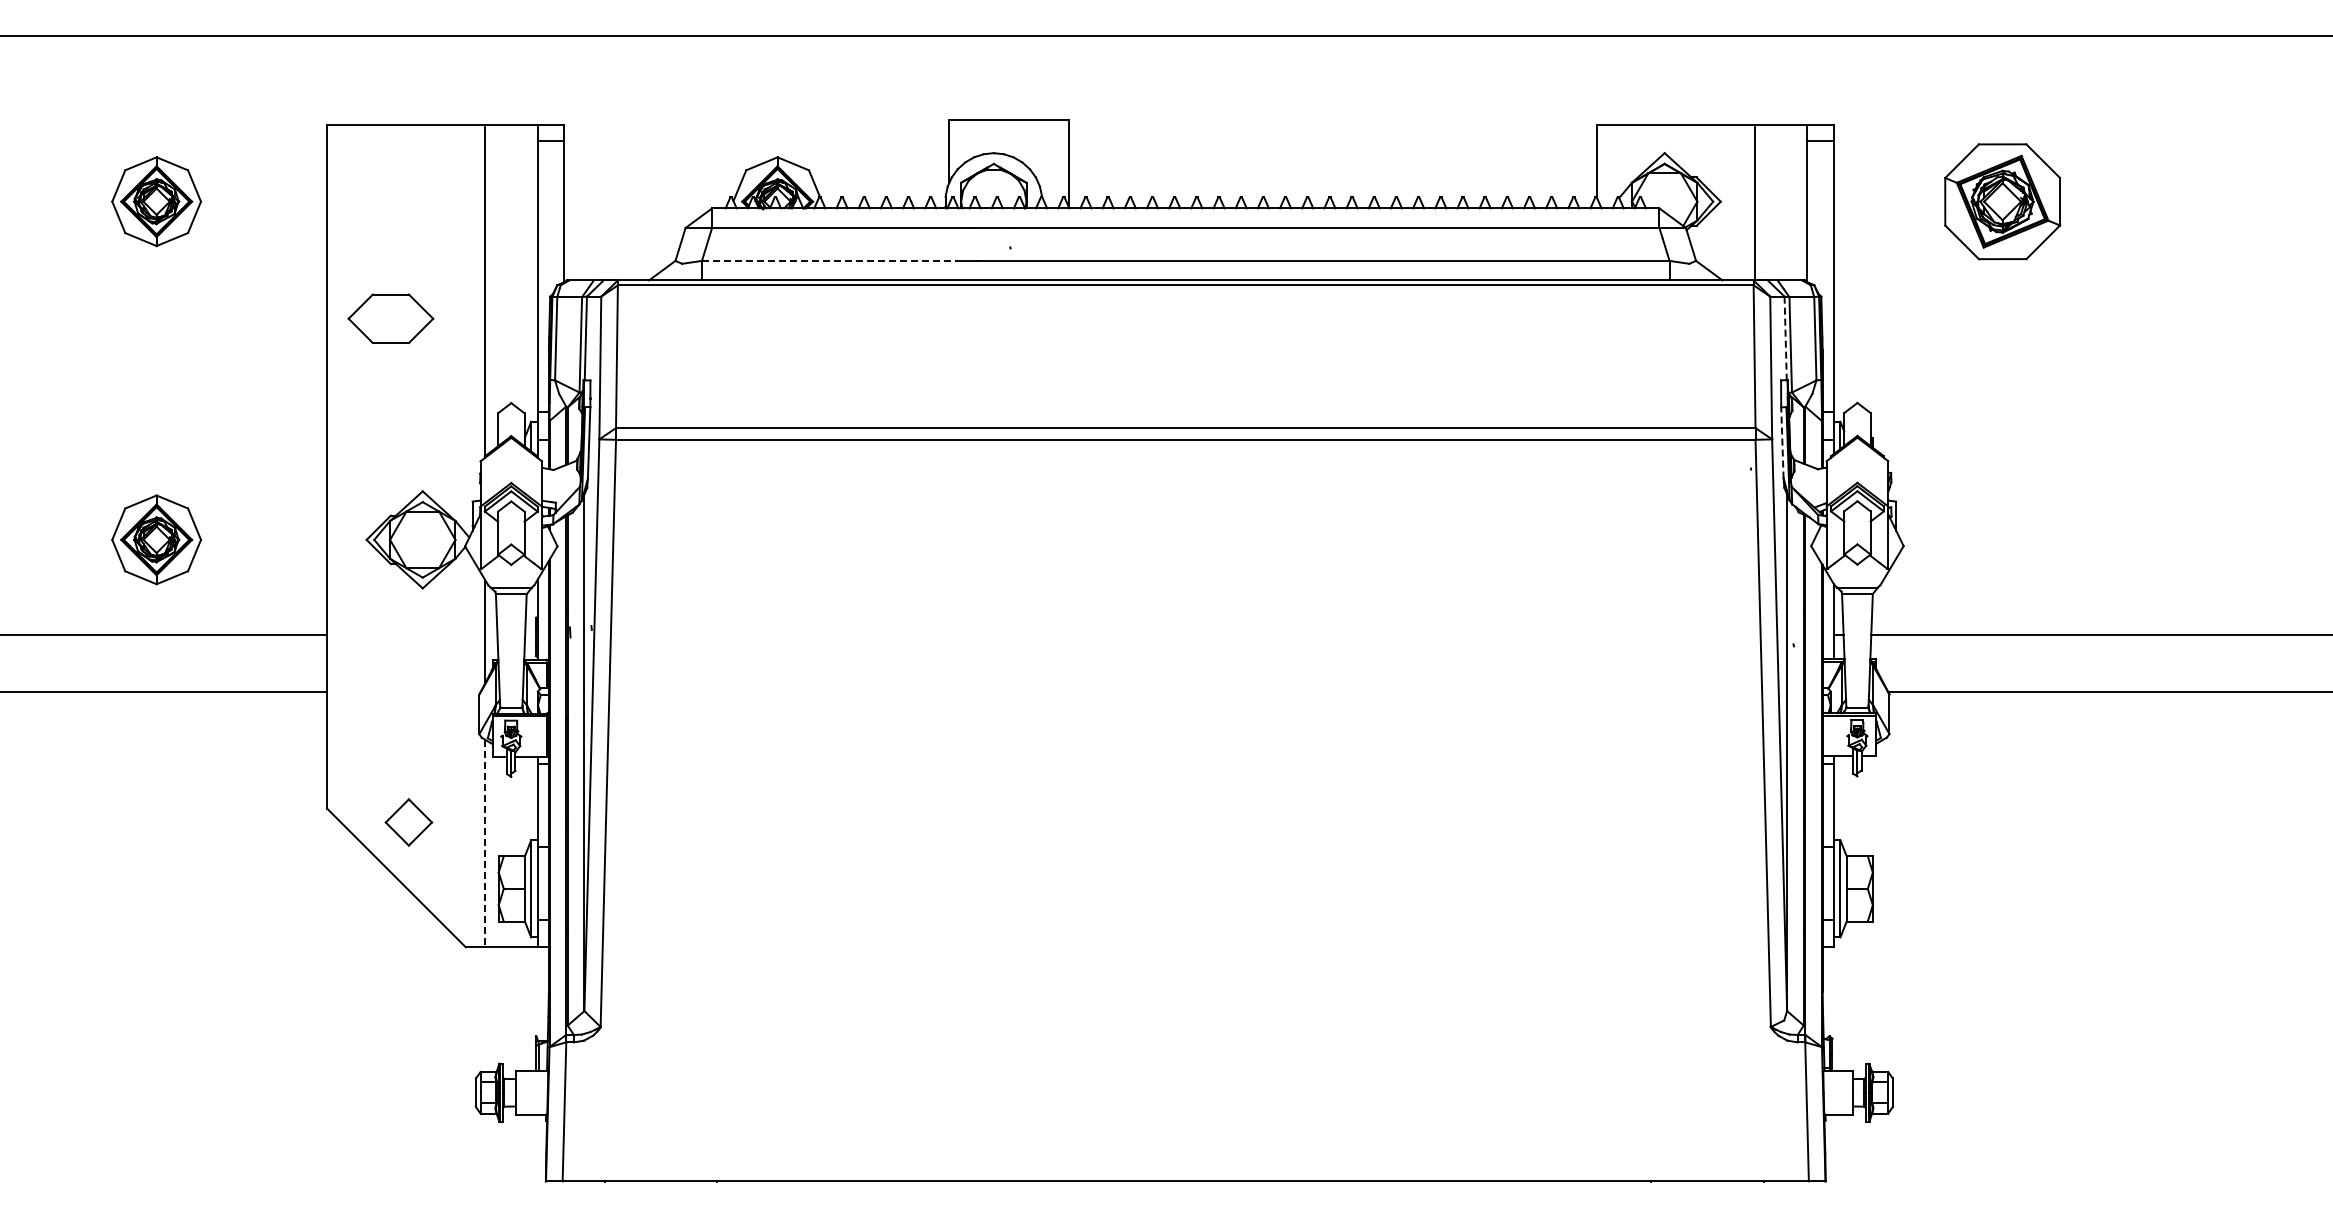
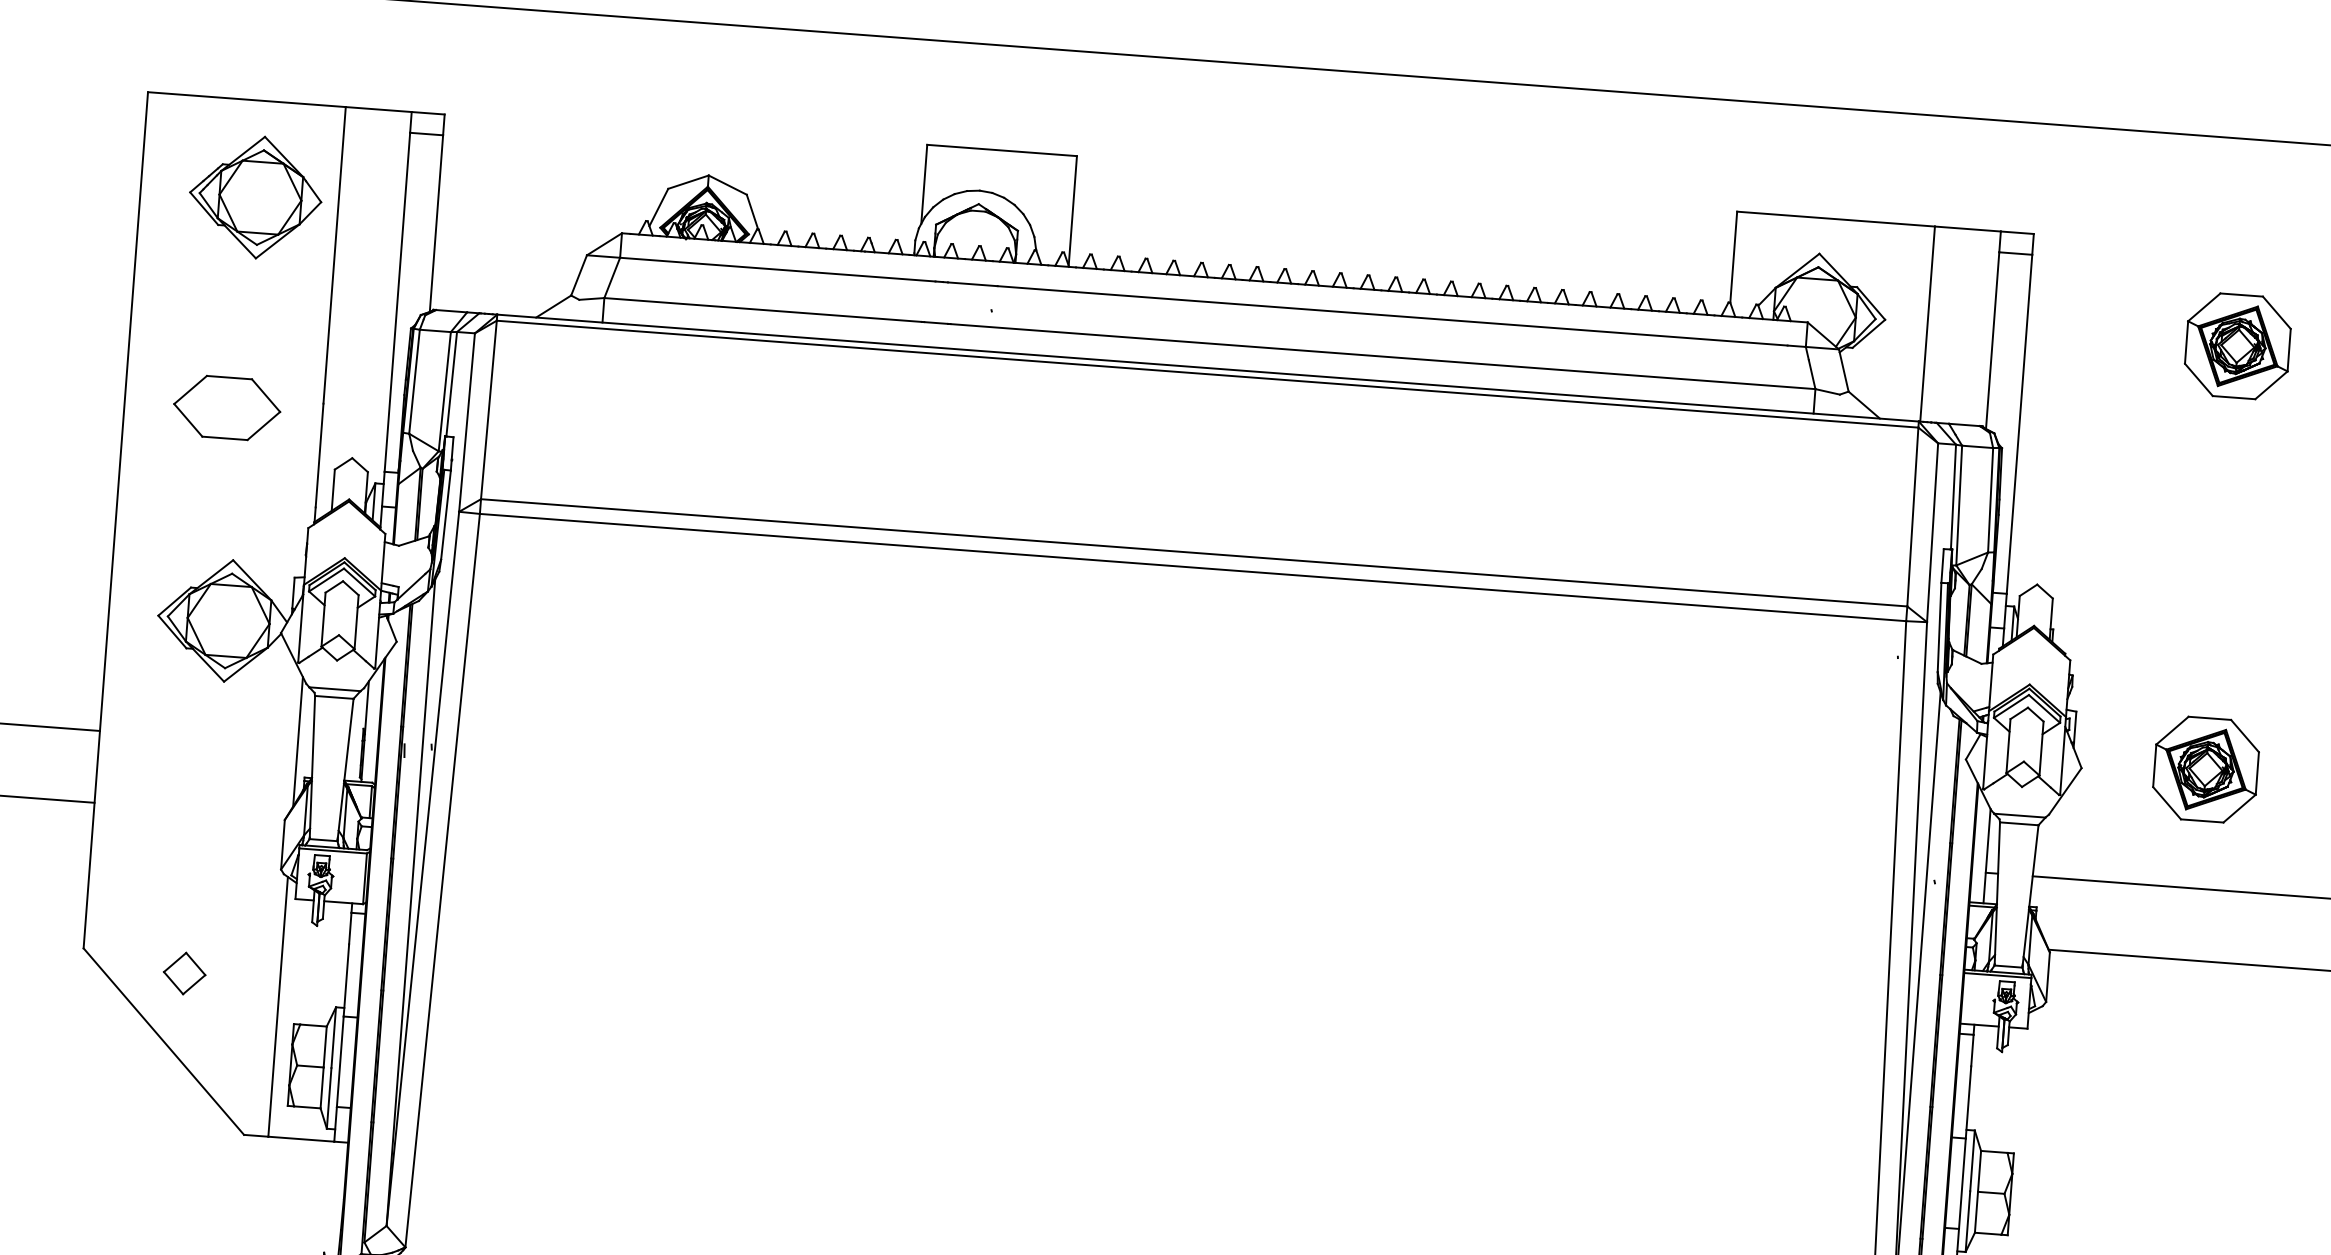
part: (418, 201) -> (255, 197), added
part: (2002, 201) -> (2237, 346), size x0.71
line: (828, 260) -> (762, 309), dashed -> solid
part: (390, 318) -> (226, 407), moved
line: (1785, 338) -> (1953, 497), dashed -> solid
line: (1782, 442) -> (1939, 627), dashed -> solid
part: (2002, 539) -> (2205, 769), added
part: (408, 822) -> (184, 973), size x0.71
line: (485, 843) -> (278, 1006), dashed -> solid

